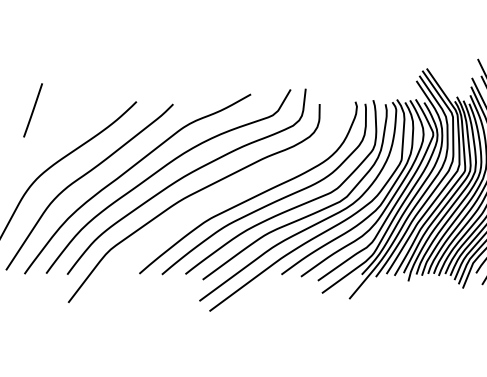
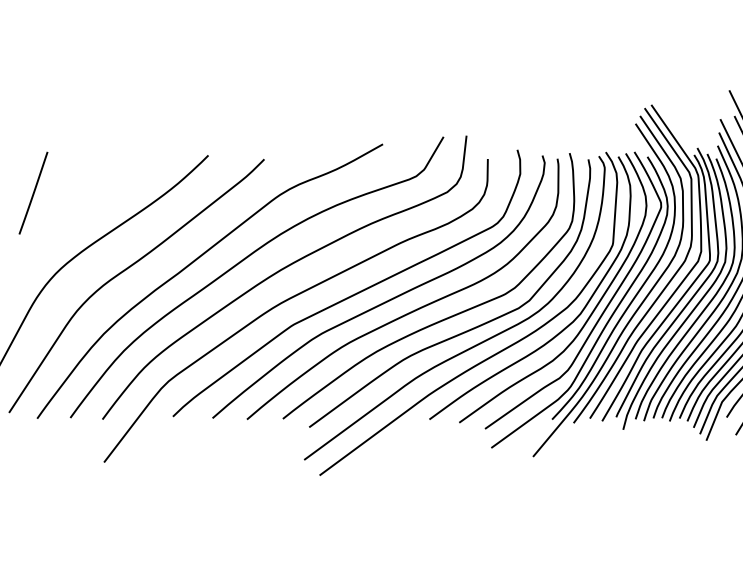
line: (32, 110) -> (32, 193), moved
curve: (230, 192) -> (351, 294), added

